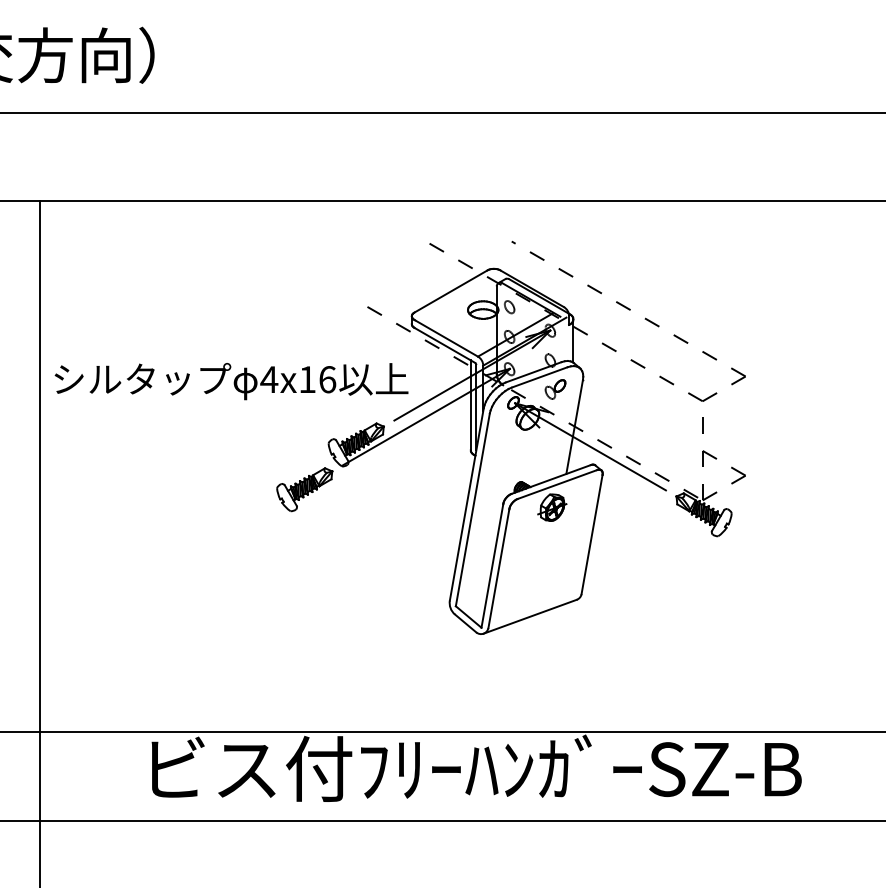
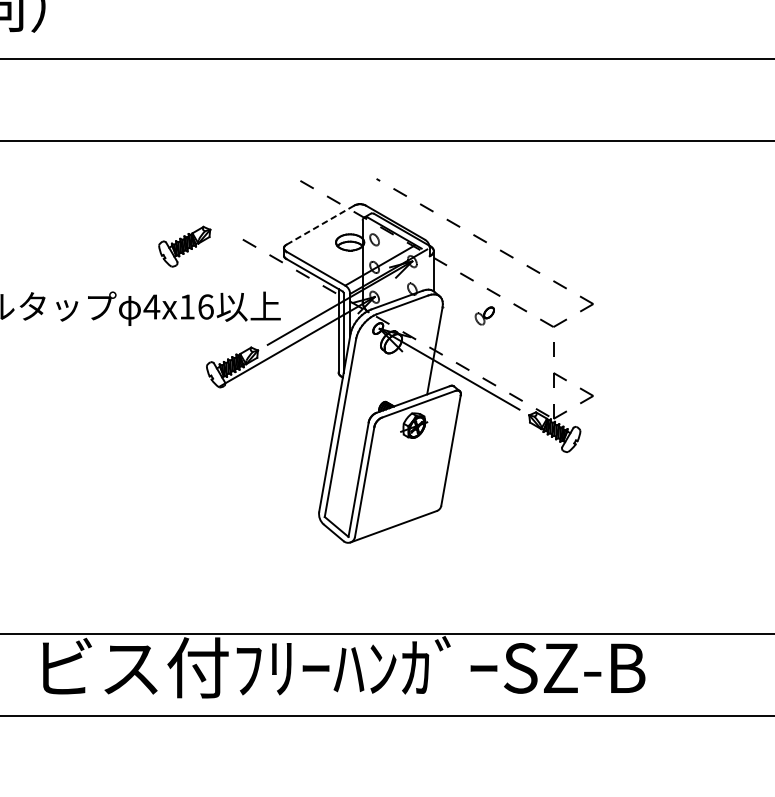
line: (450, 291) -> (319, 225), solid -> dashed
part: (555, 389) -> (484, 316), moved
part: (304, 489) -> (184, 246), moved

